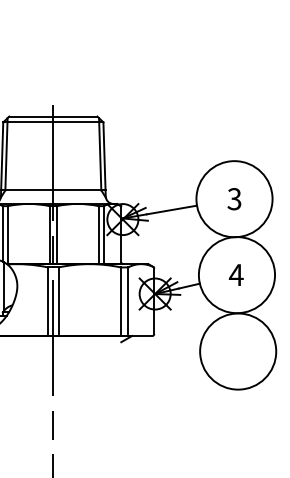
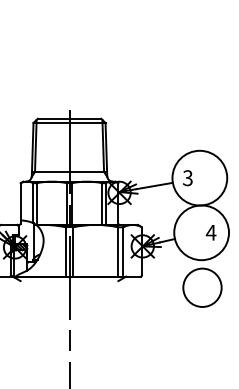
text: (234, 199) -> (187, 178), moved
text: (235, 274) -> (210, 232), moved
circle: (238, 351) -> (202, 287), size x0.7

